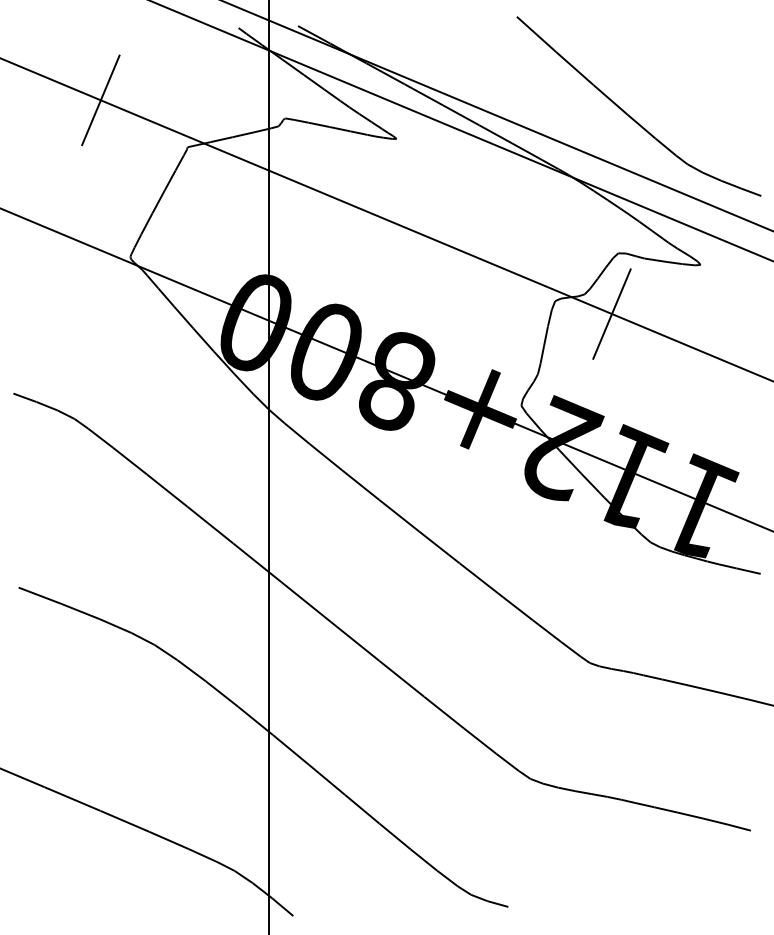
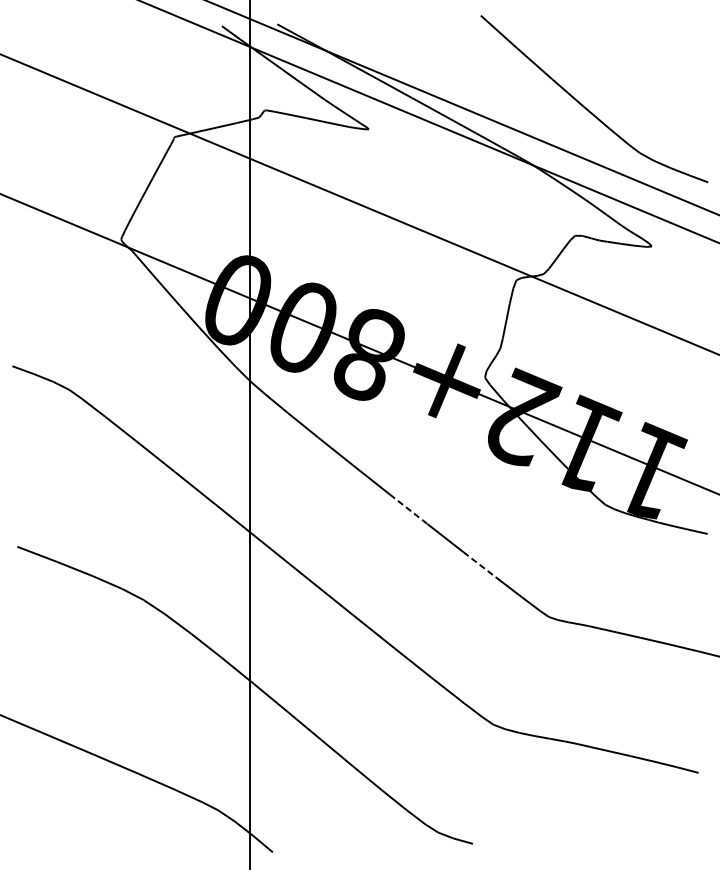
line: (100, 100) -> (93, 93), removed
line: (611, 313) -> (568, 291), removed
line: (439, 547) -> (408, 509), solid -> dashed
line: (515, 606) -> (479, 564), solid -> dashed

